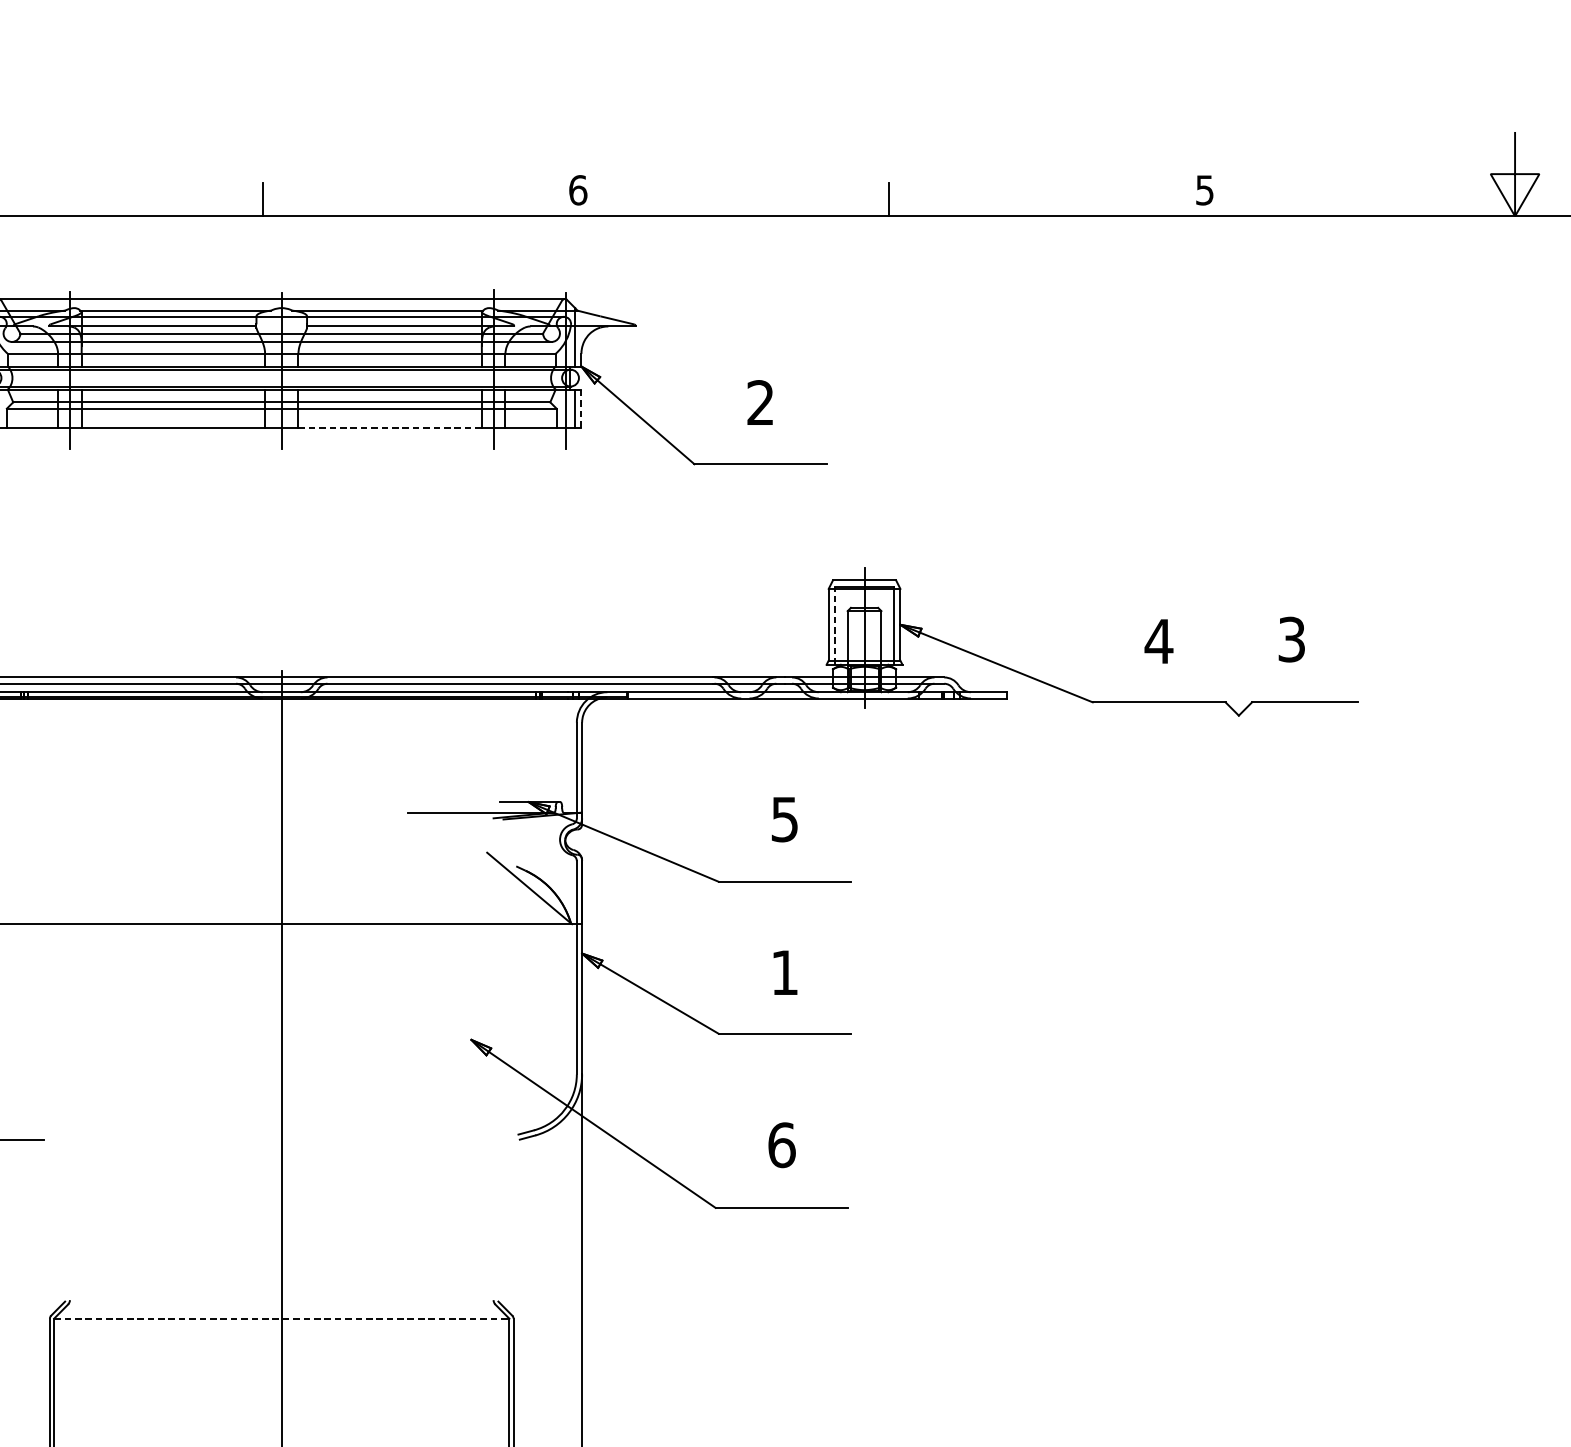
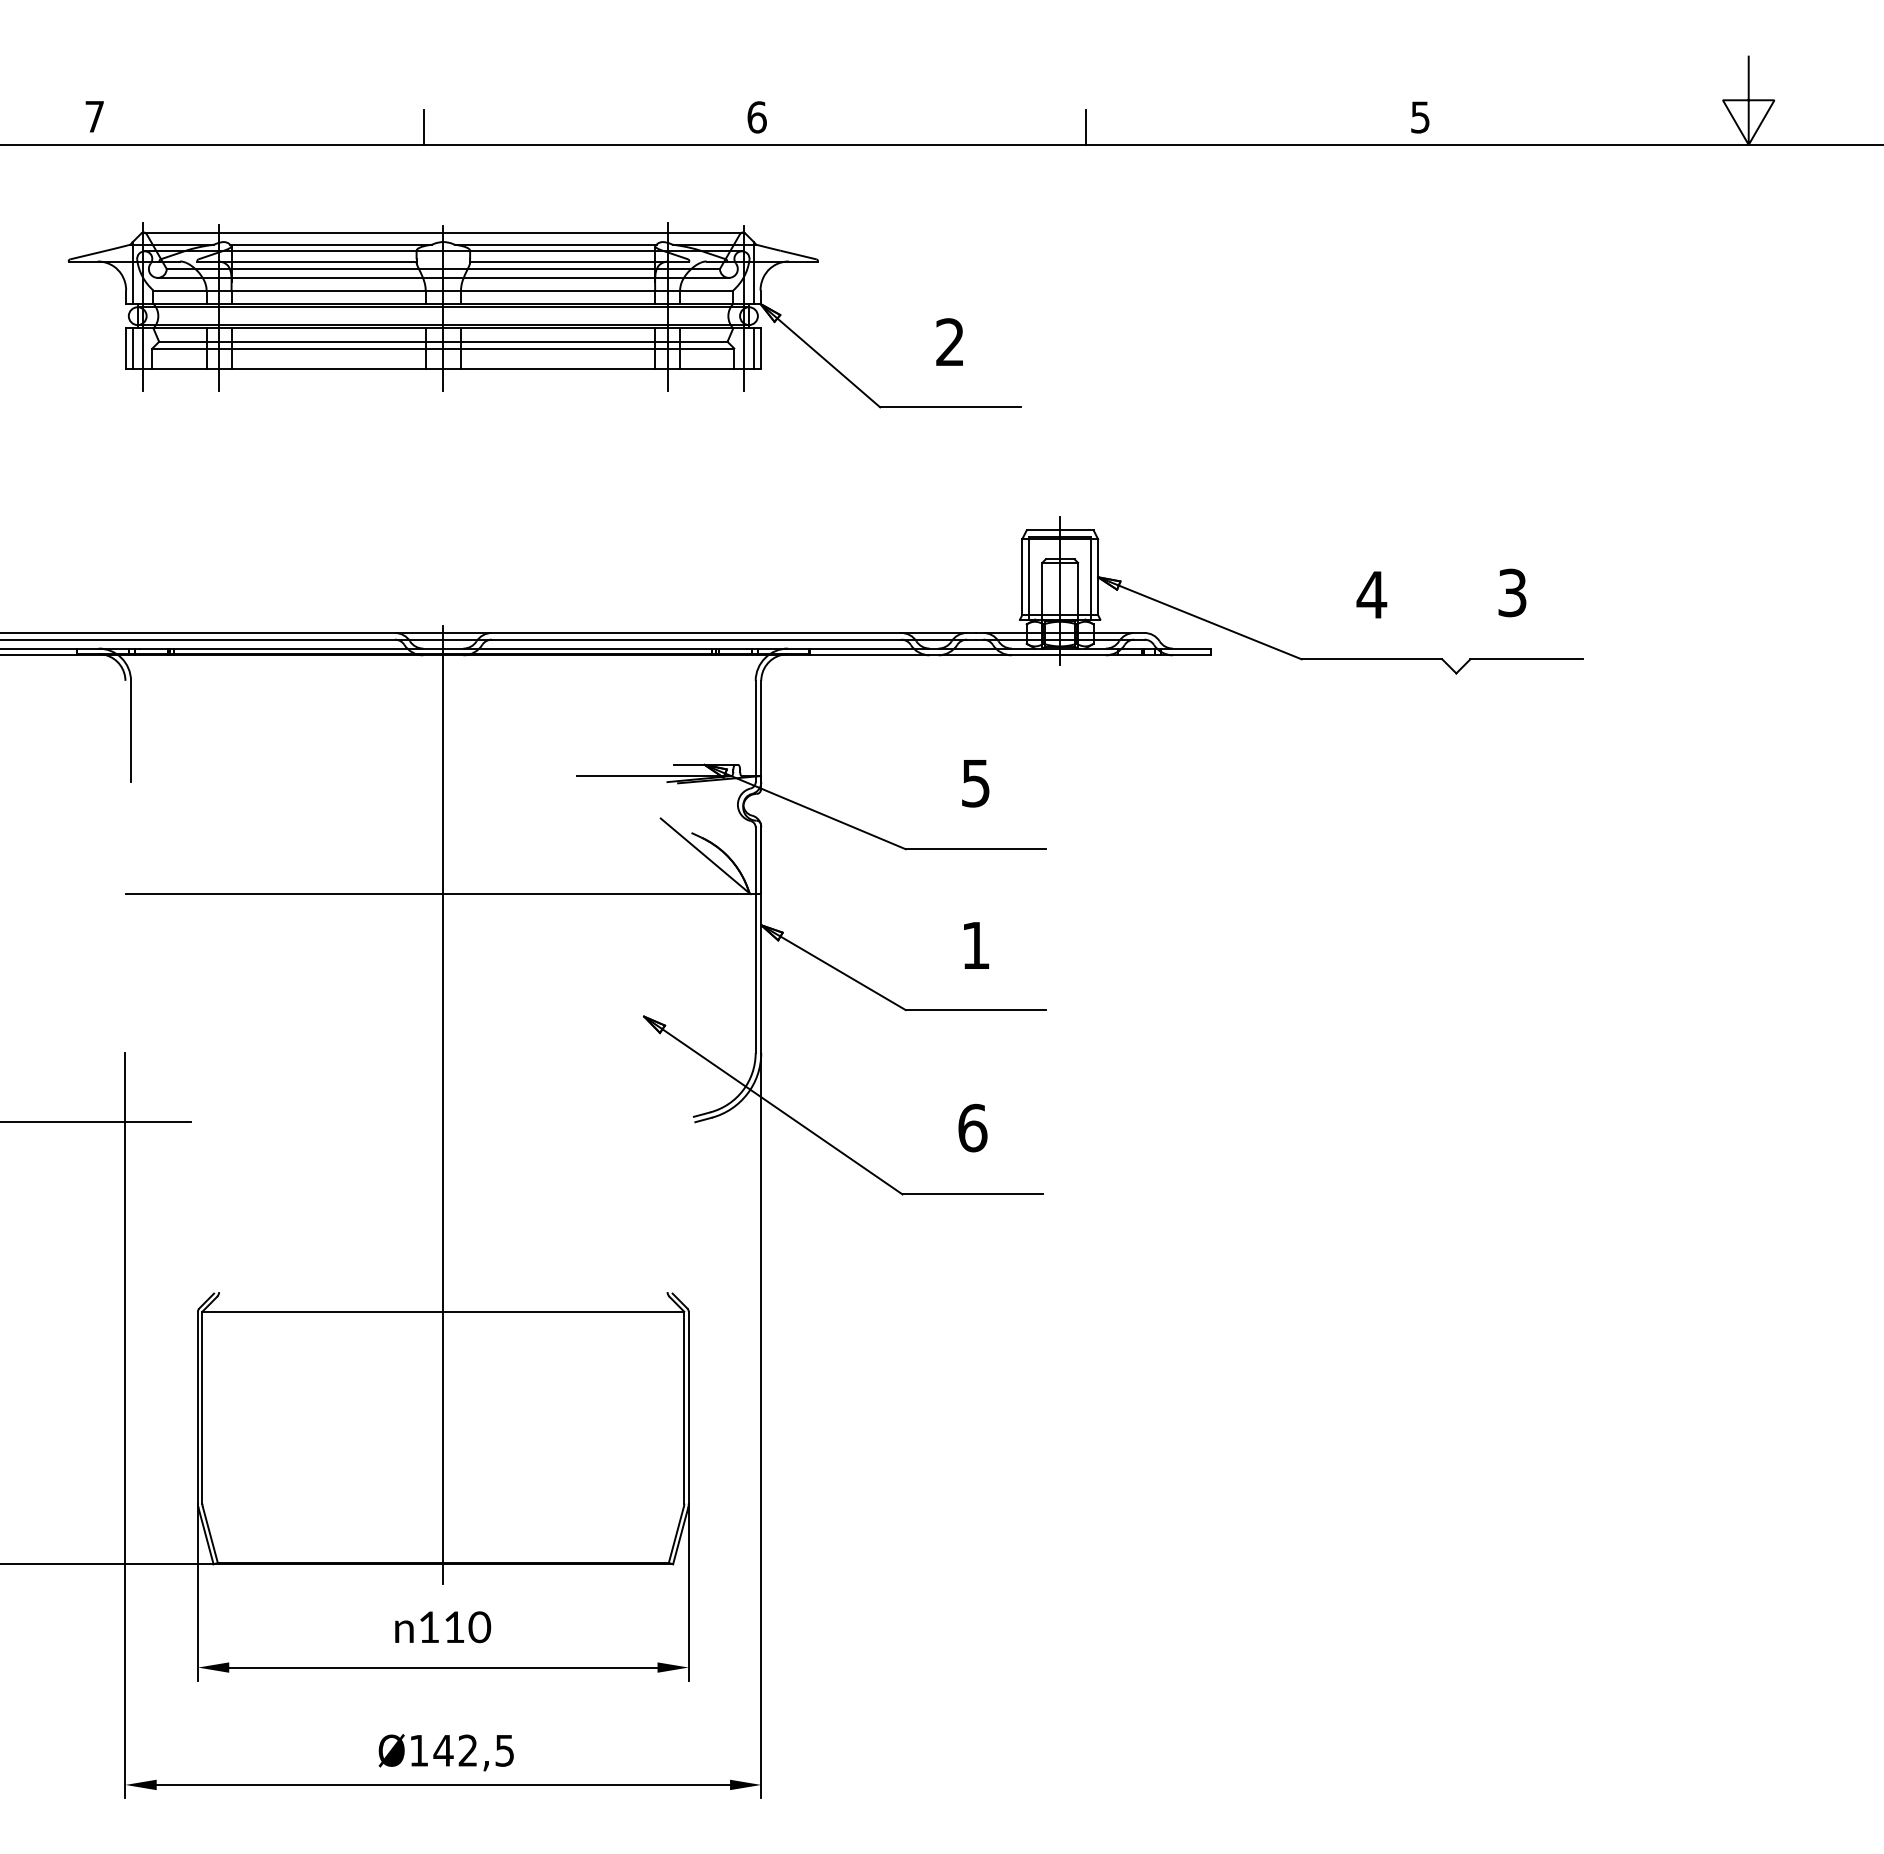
line: (581, 408) -> (760, 348), dashed -> solid
line: (390, 427) -> (558, 368), dashed -> solid
line: (834, 625) -> (1028, 577), dashed -> solid
line: (281, 1318) -> (443, 1311), dashed -> solid

